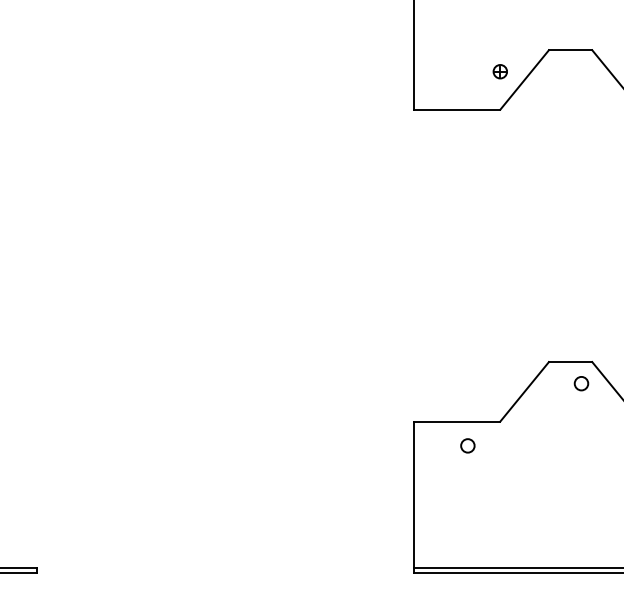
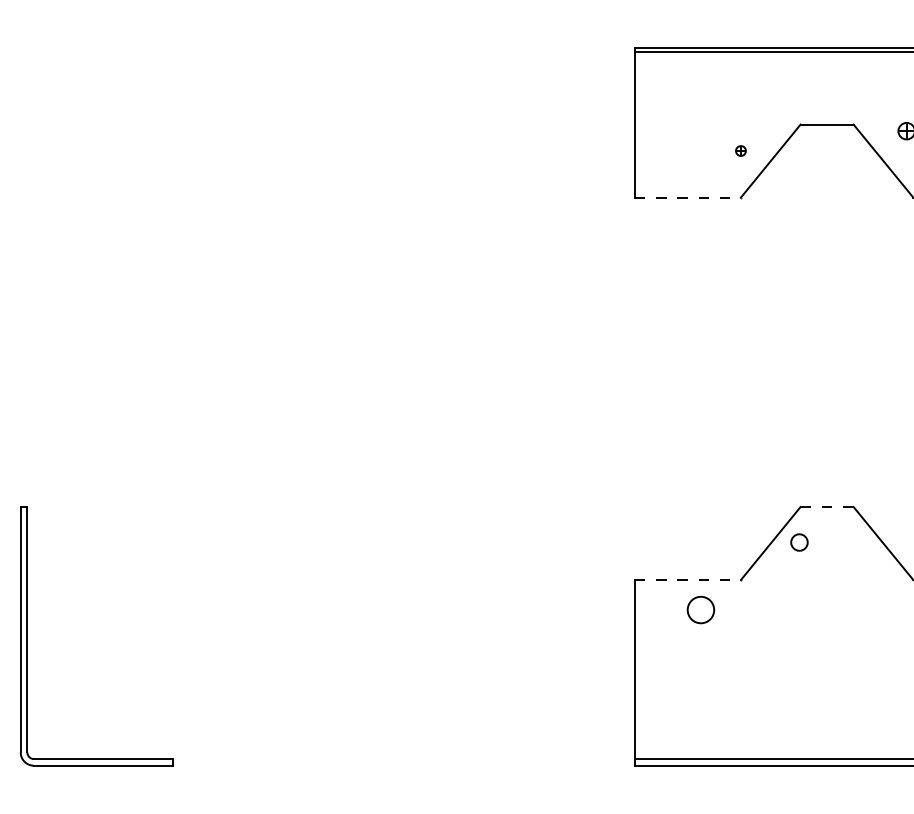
part: (499, 71) -> (740, 150), size x0.6
line: (457, 109) -> (688, 197), solid -> dashed
line: (570, 362) -> (827, 507), solid -> dashed
circle: (581, 383) -> (799, 542), moved
line: (457, 421) -> (688, 580), solid -> dashed
circle: (468, 445) -> (701, 609), size x1.6

